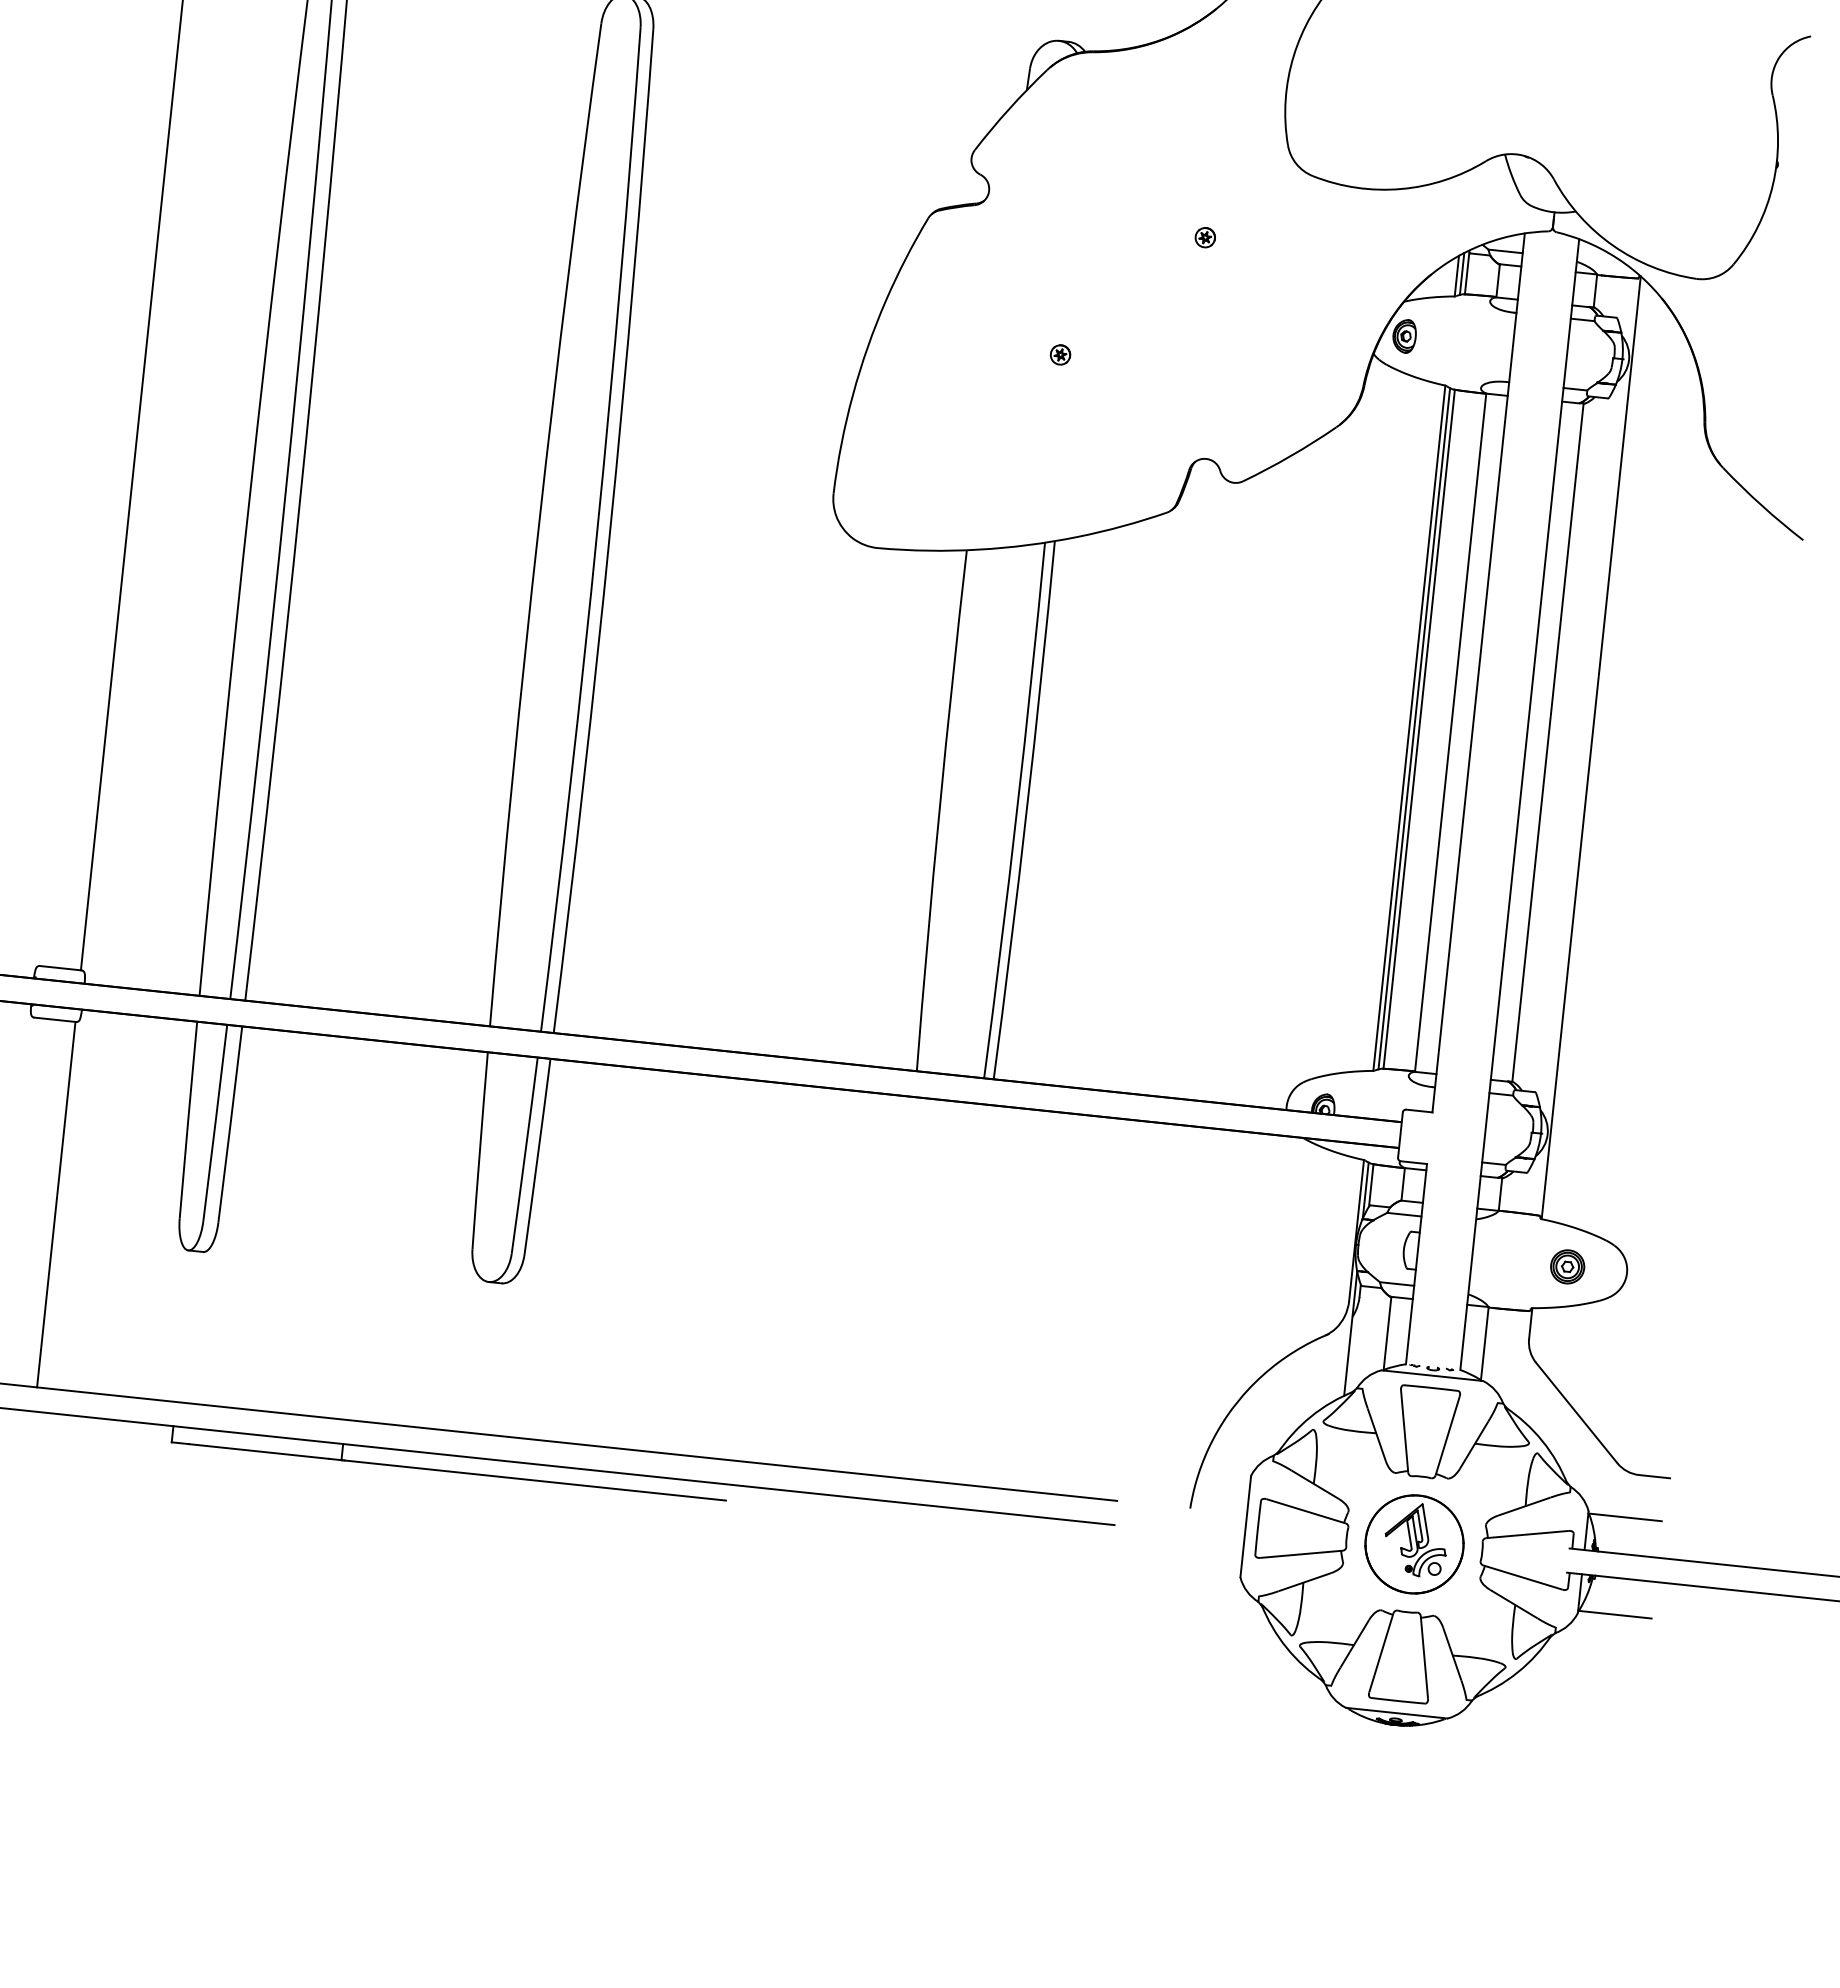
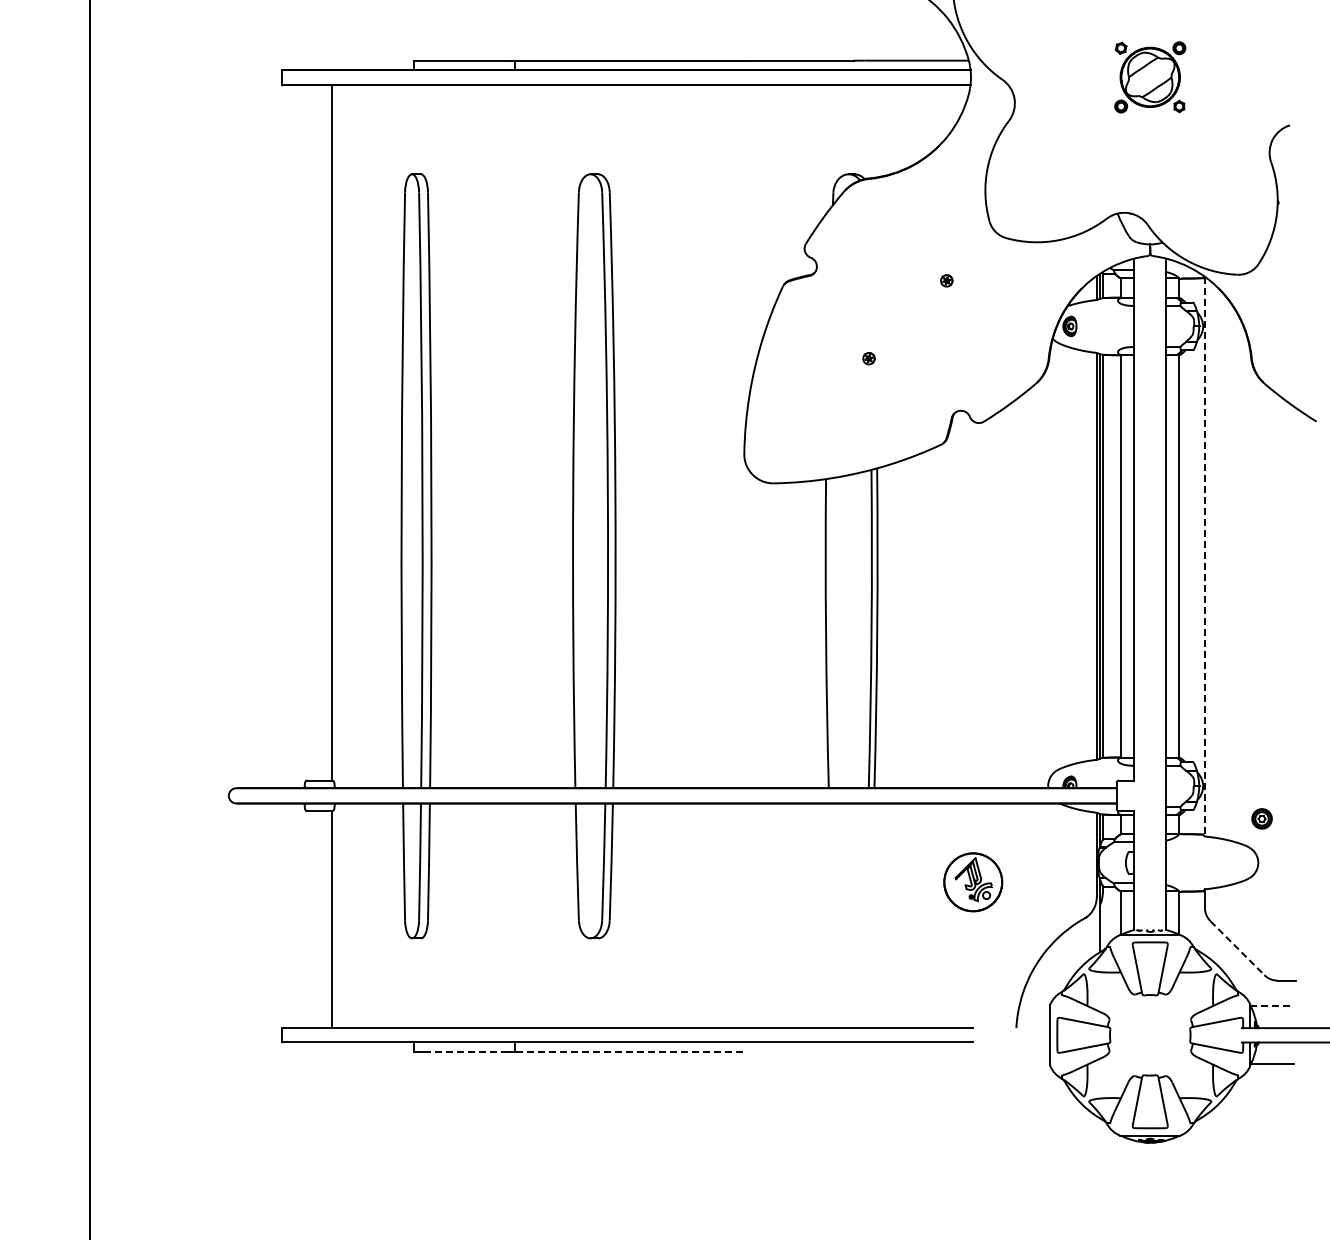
line: (1590, 747) -> (1204, 556), solid -> dashed
part: (1566, 1266) -> (1261, 818), moved
line: (1576, 1413) -> (1237, 948), solid -> dashed
line: (259, 1452) -> (466, 1052), solid -> dashed
line: (534, 1481) -> (629, 1052), solid -> dashed
line: (1625, 1517) -> (1272, 1006), solid -> dashed
part: (1414, 1544) -> (973, 882), moved

